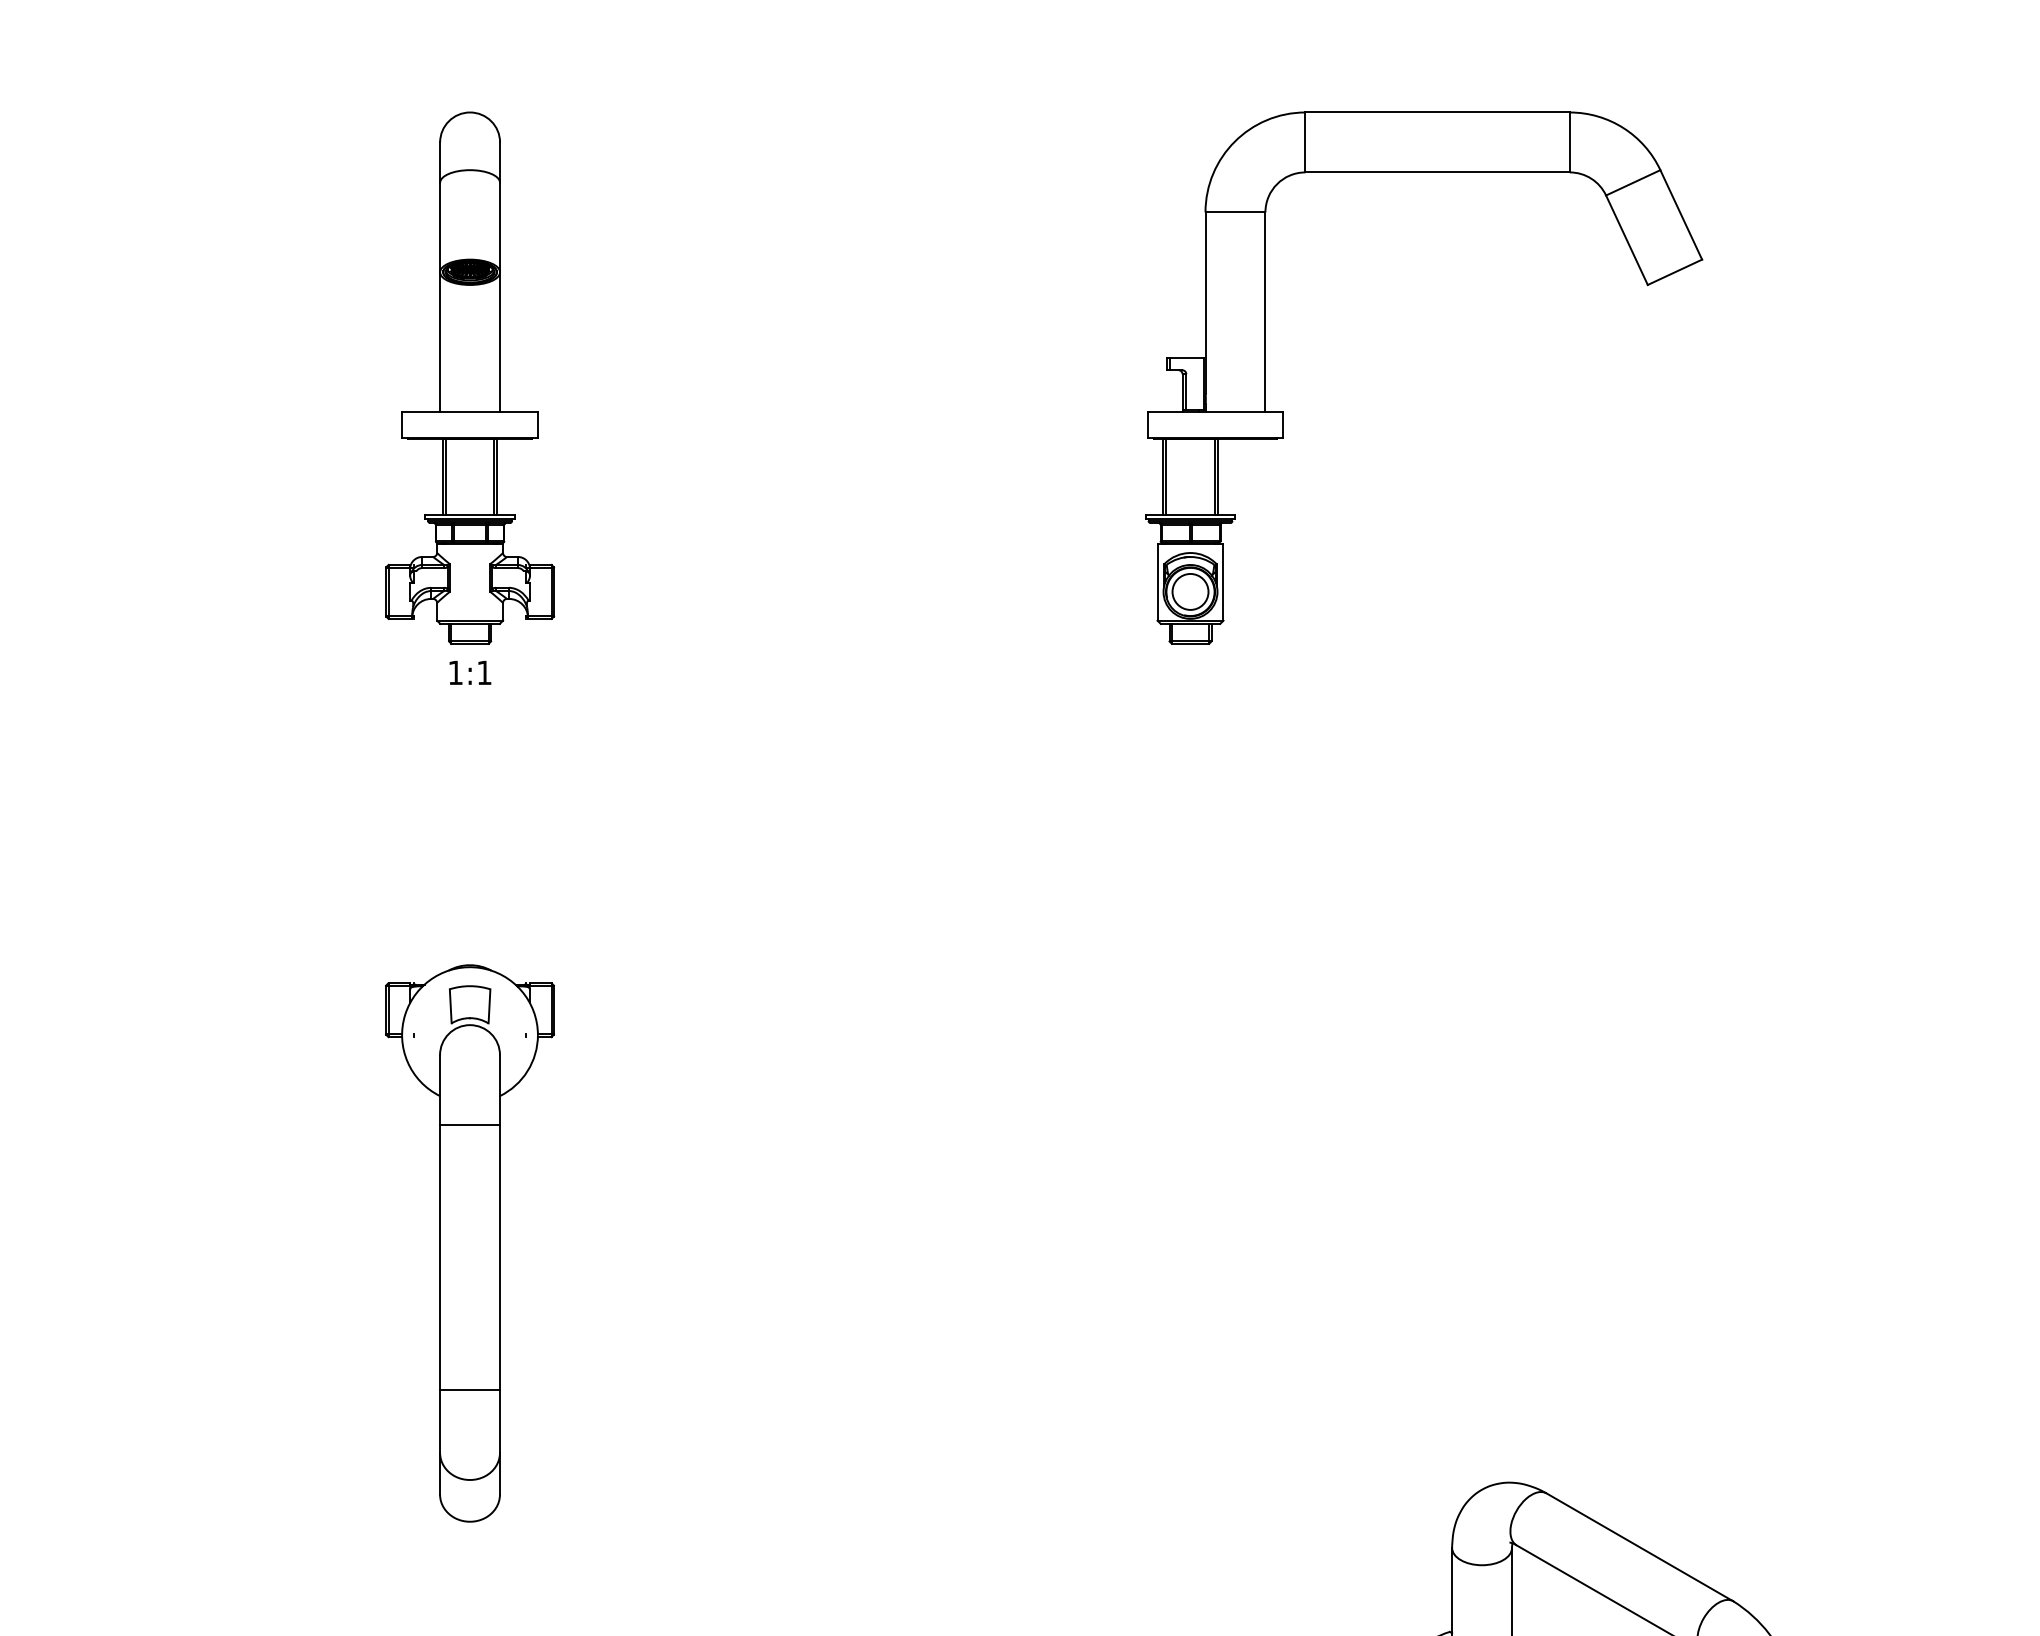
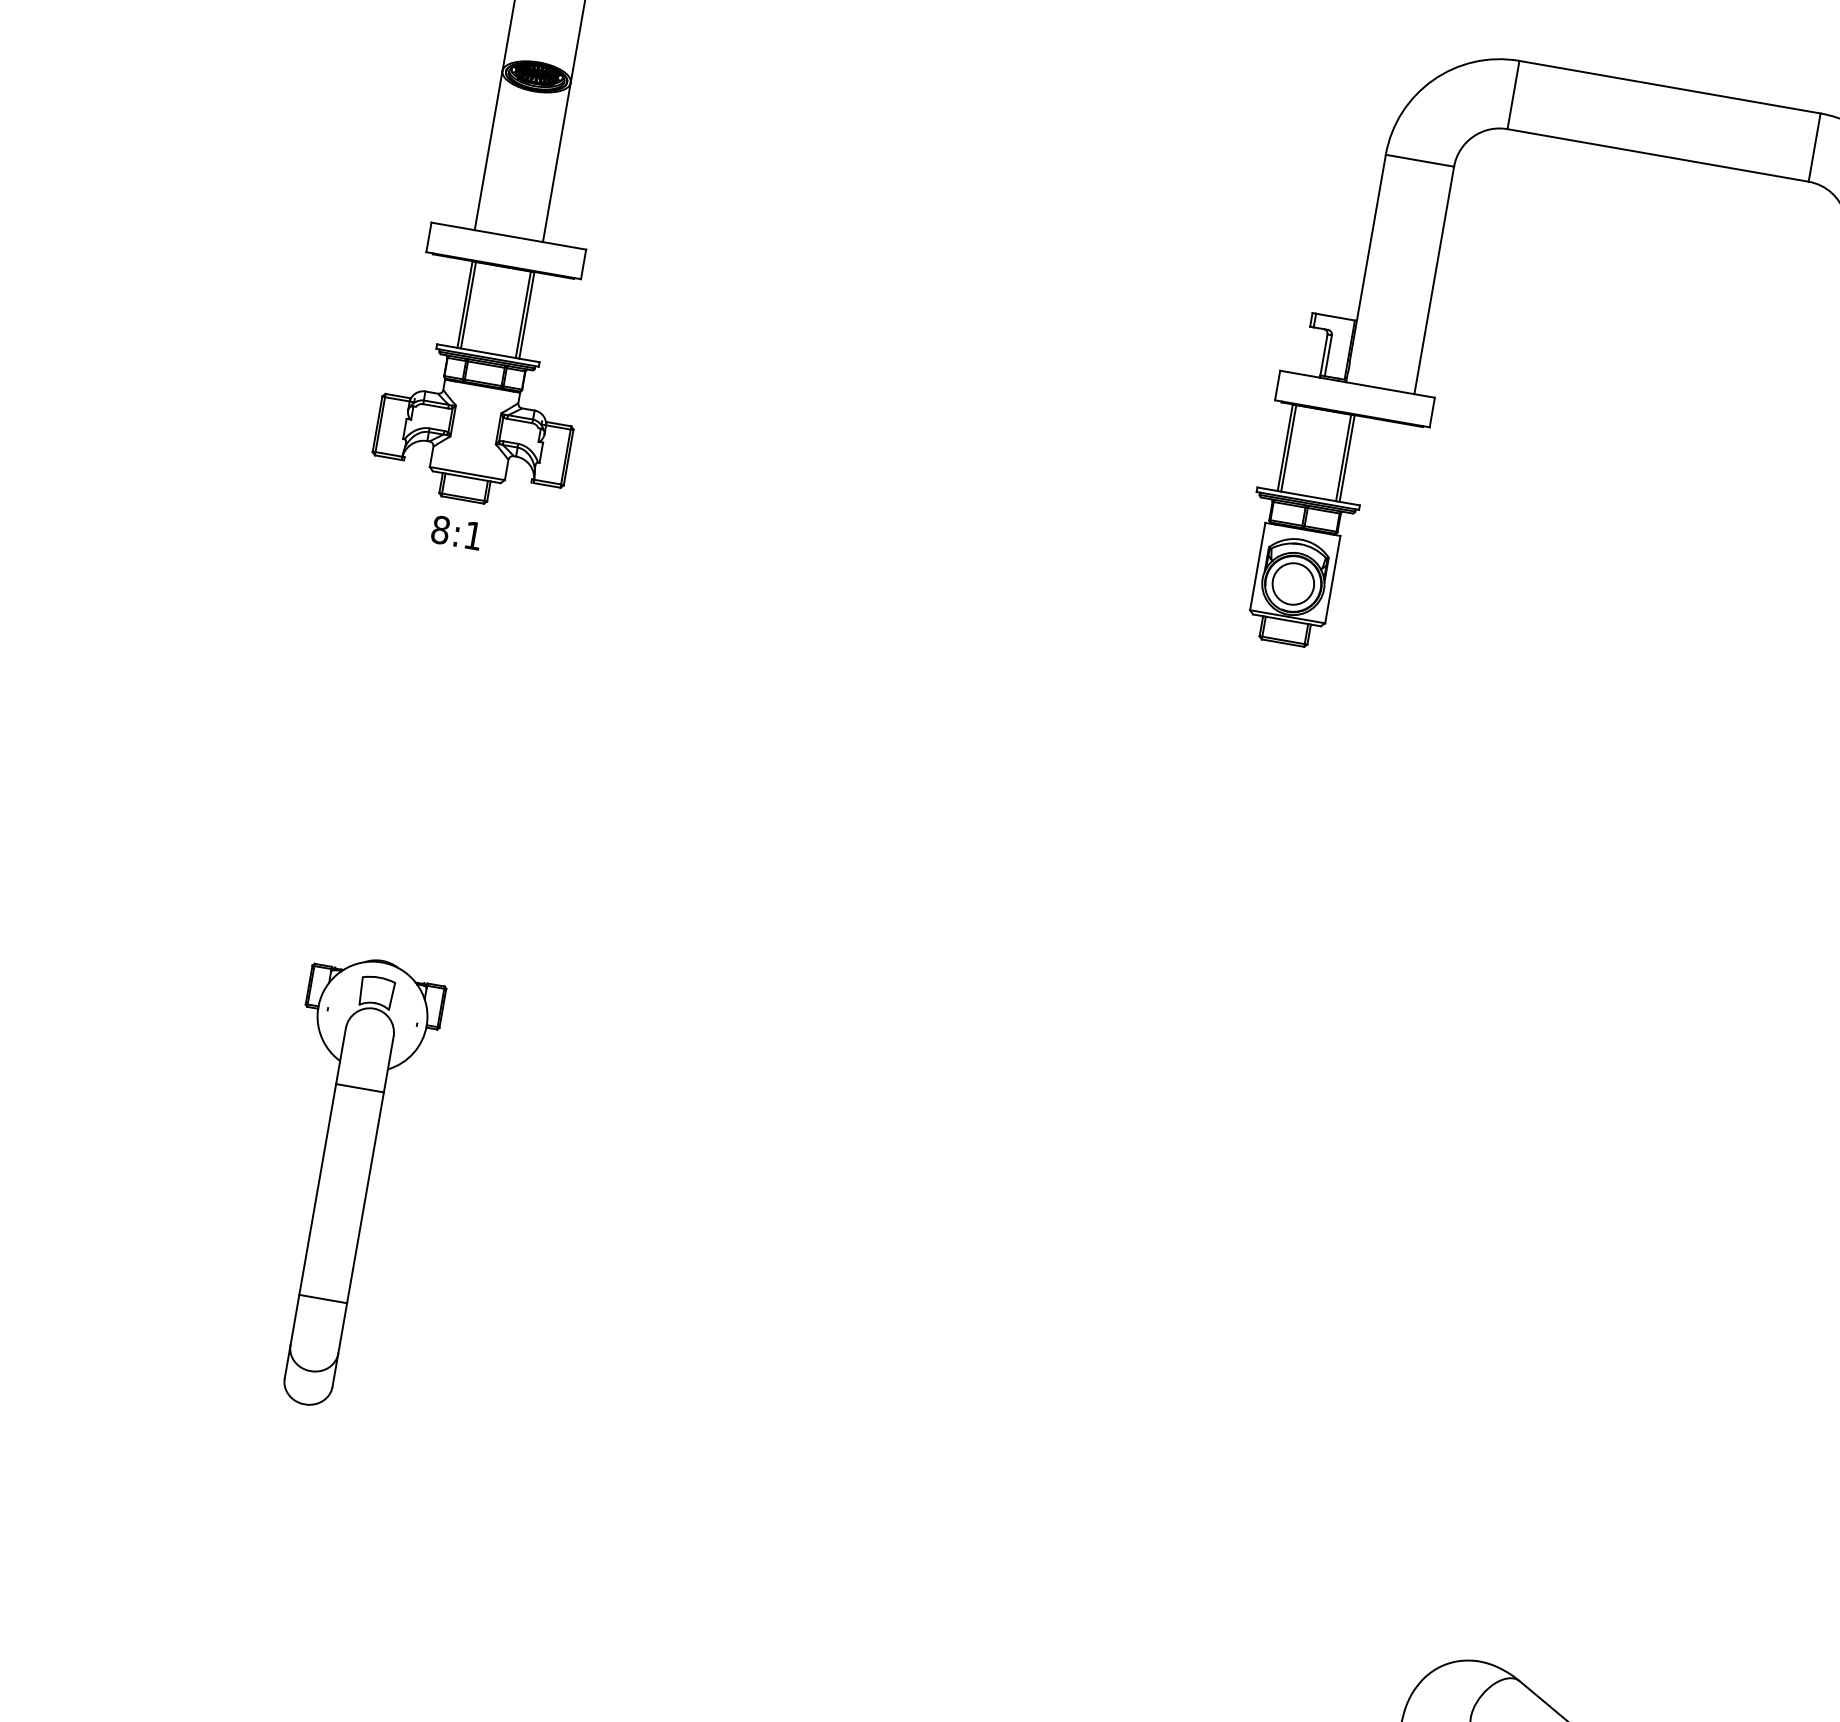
text: (455, 672) -> (440, 529), 1:1 -> 8:1
part: (469, 1243) -> (342, 1182), size x0.7

